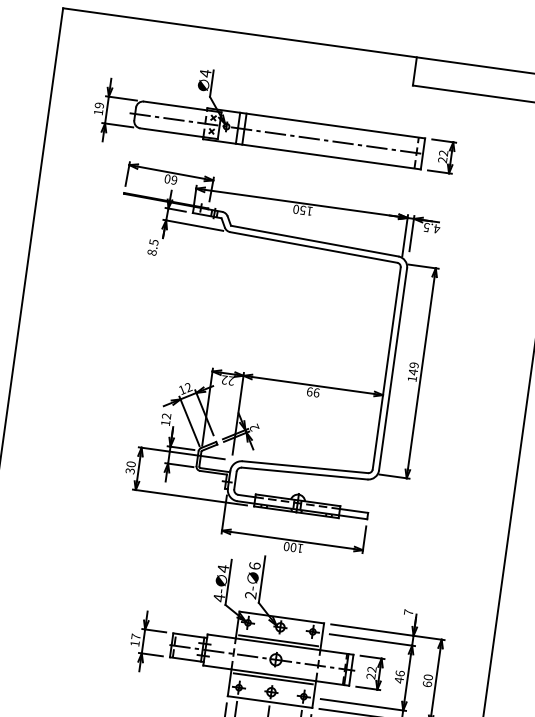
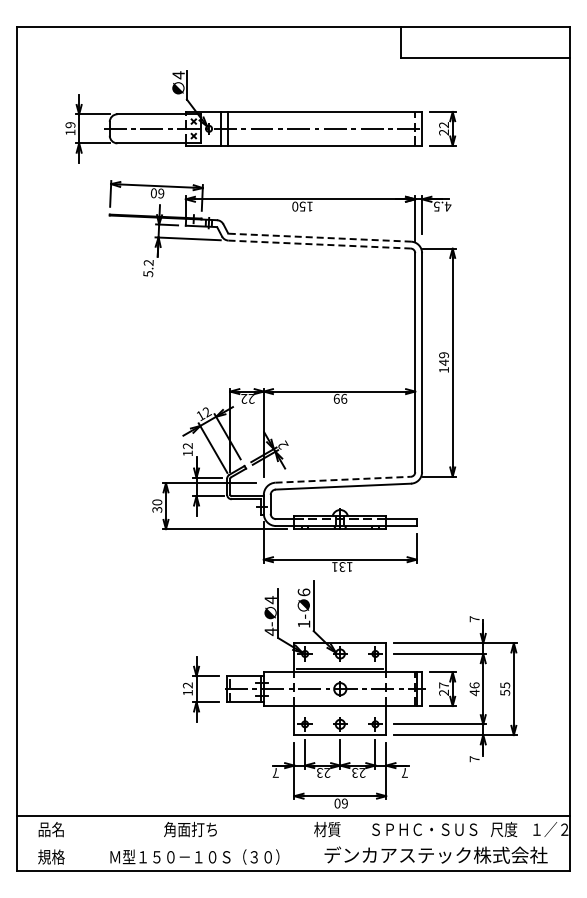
line: (315, 241) -> (320, 237), solid -> dashed
text: (152, 247) -> (148, 268), 8.5 -> 5.2
line: (314, 247) -> (320, 244), solid -> dashed
line: (305, 467) -> (343, 479), solid -> dashed
text: (289, 546) -> (338, 566), 100 -> 131
text: (250, 595) -> (303, 624), 2- -> 1-
text: (135, 636) -> (187, 685), 17 -> 12
text: (371, 669) -> (443, 685), 22 -> 27
line: (273, 678) -> (340, 709), removed
text: (428, 680) -> (505, 688), 60 -> 55

